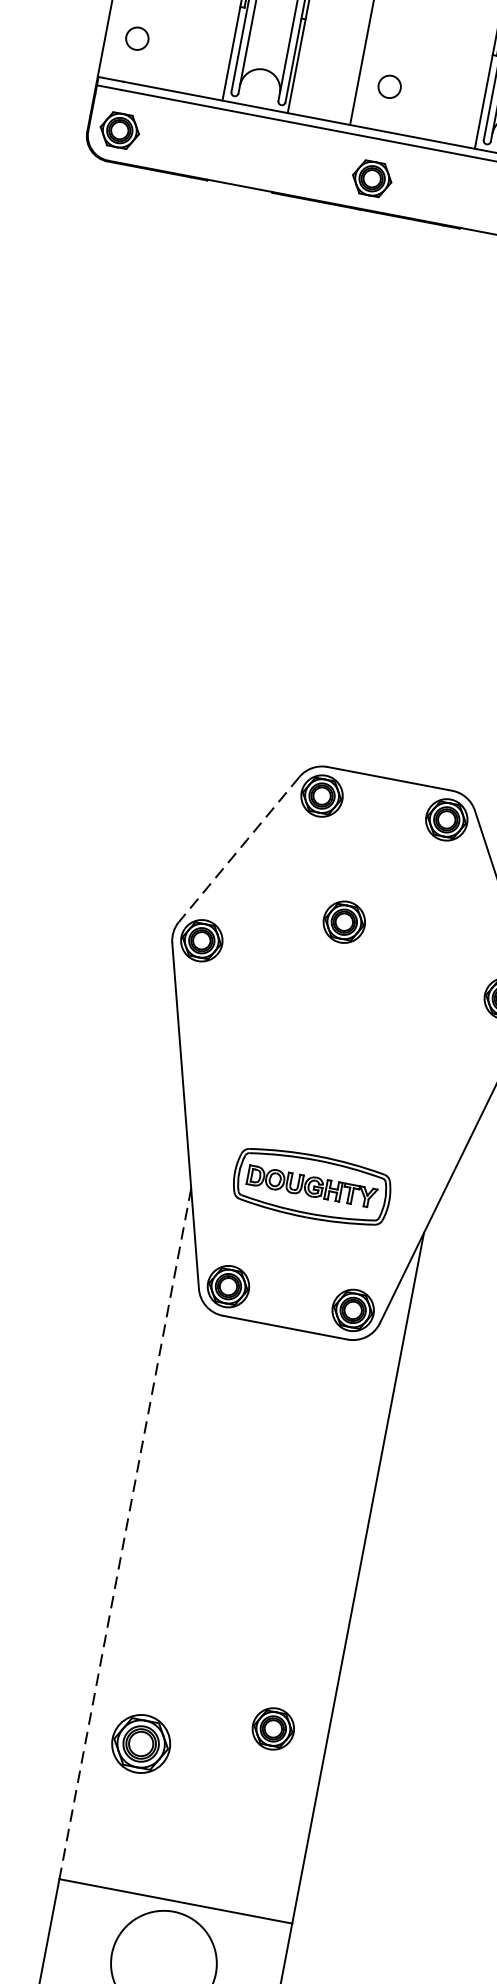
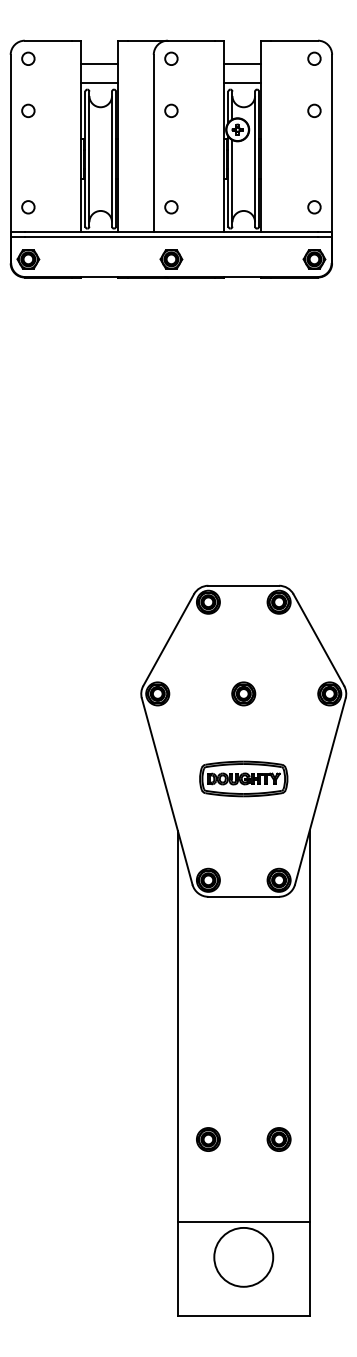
line: (238, 850) -> (168, 640), dashed -> solid
part: (344, 921) -> (243, 693), moved
part: (311, 1185) -> (243, 778), moved
line: (124, 1534) -> (177, 1026), dashed -> solid
part: (272, 1728) -> (278, 1139), moved
part: (141, 1743) -> (208, 1139), size x0.71

